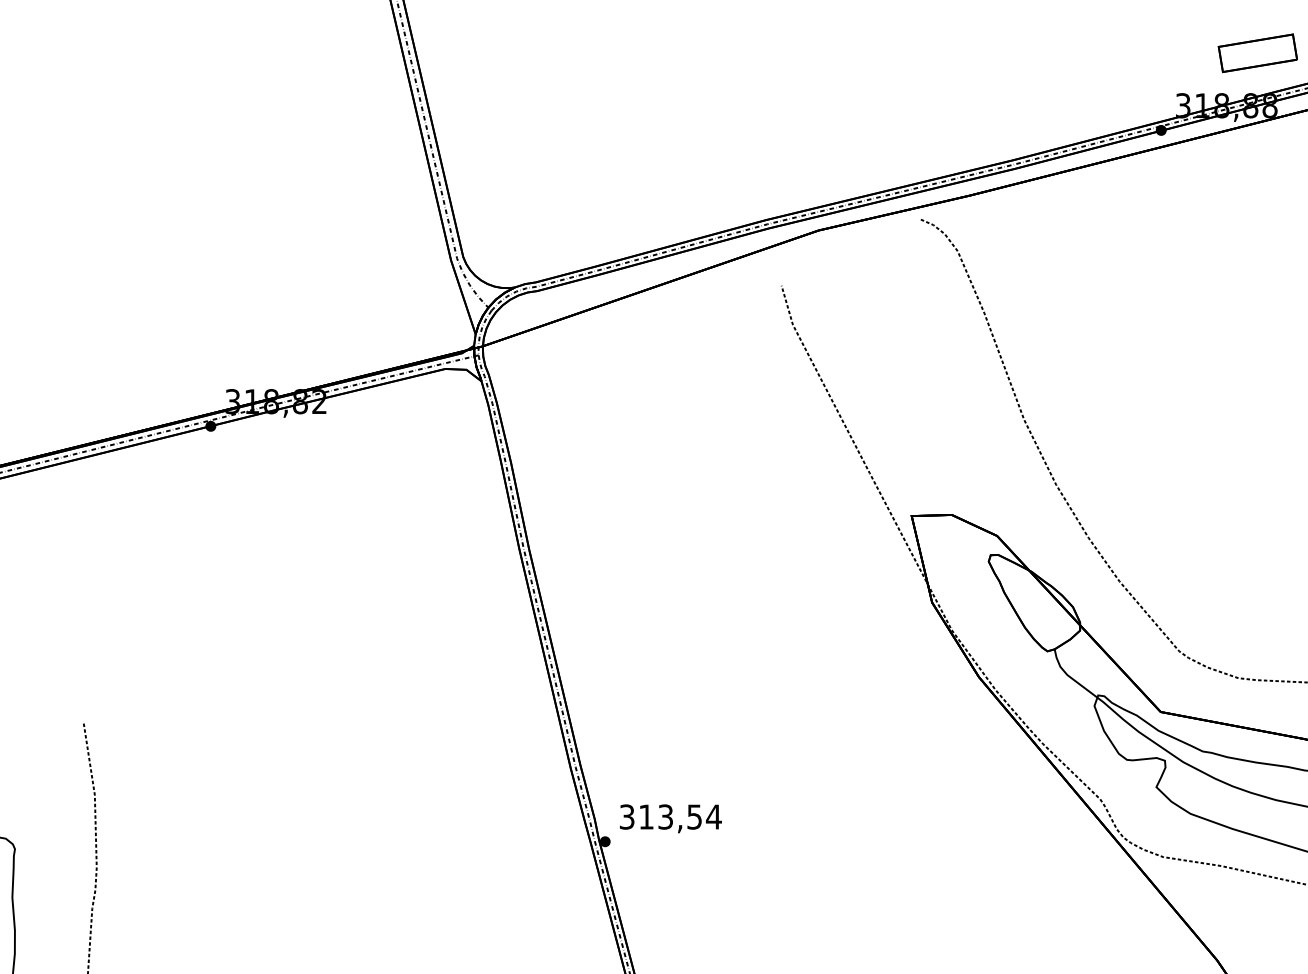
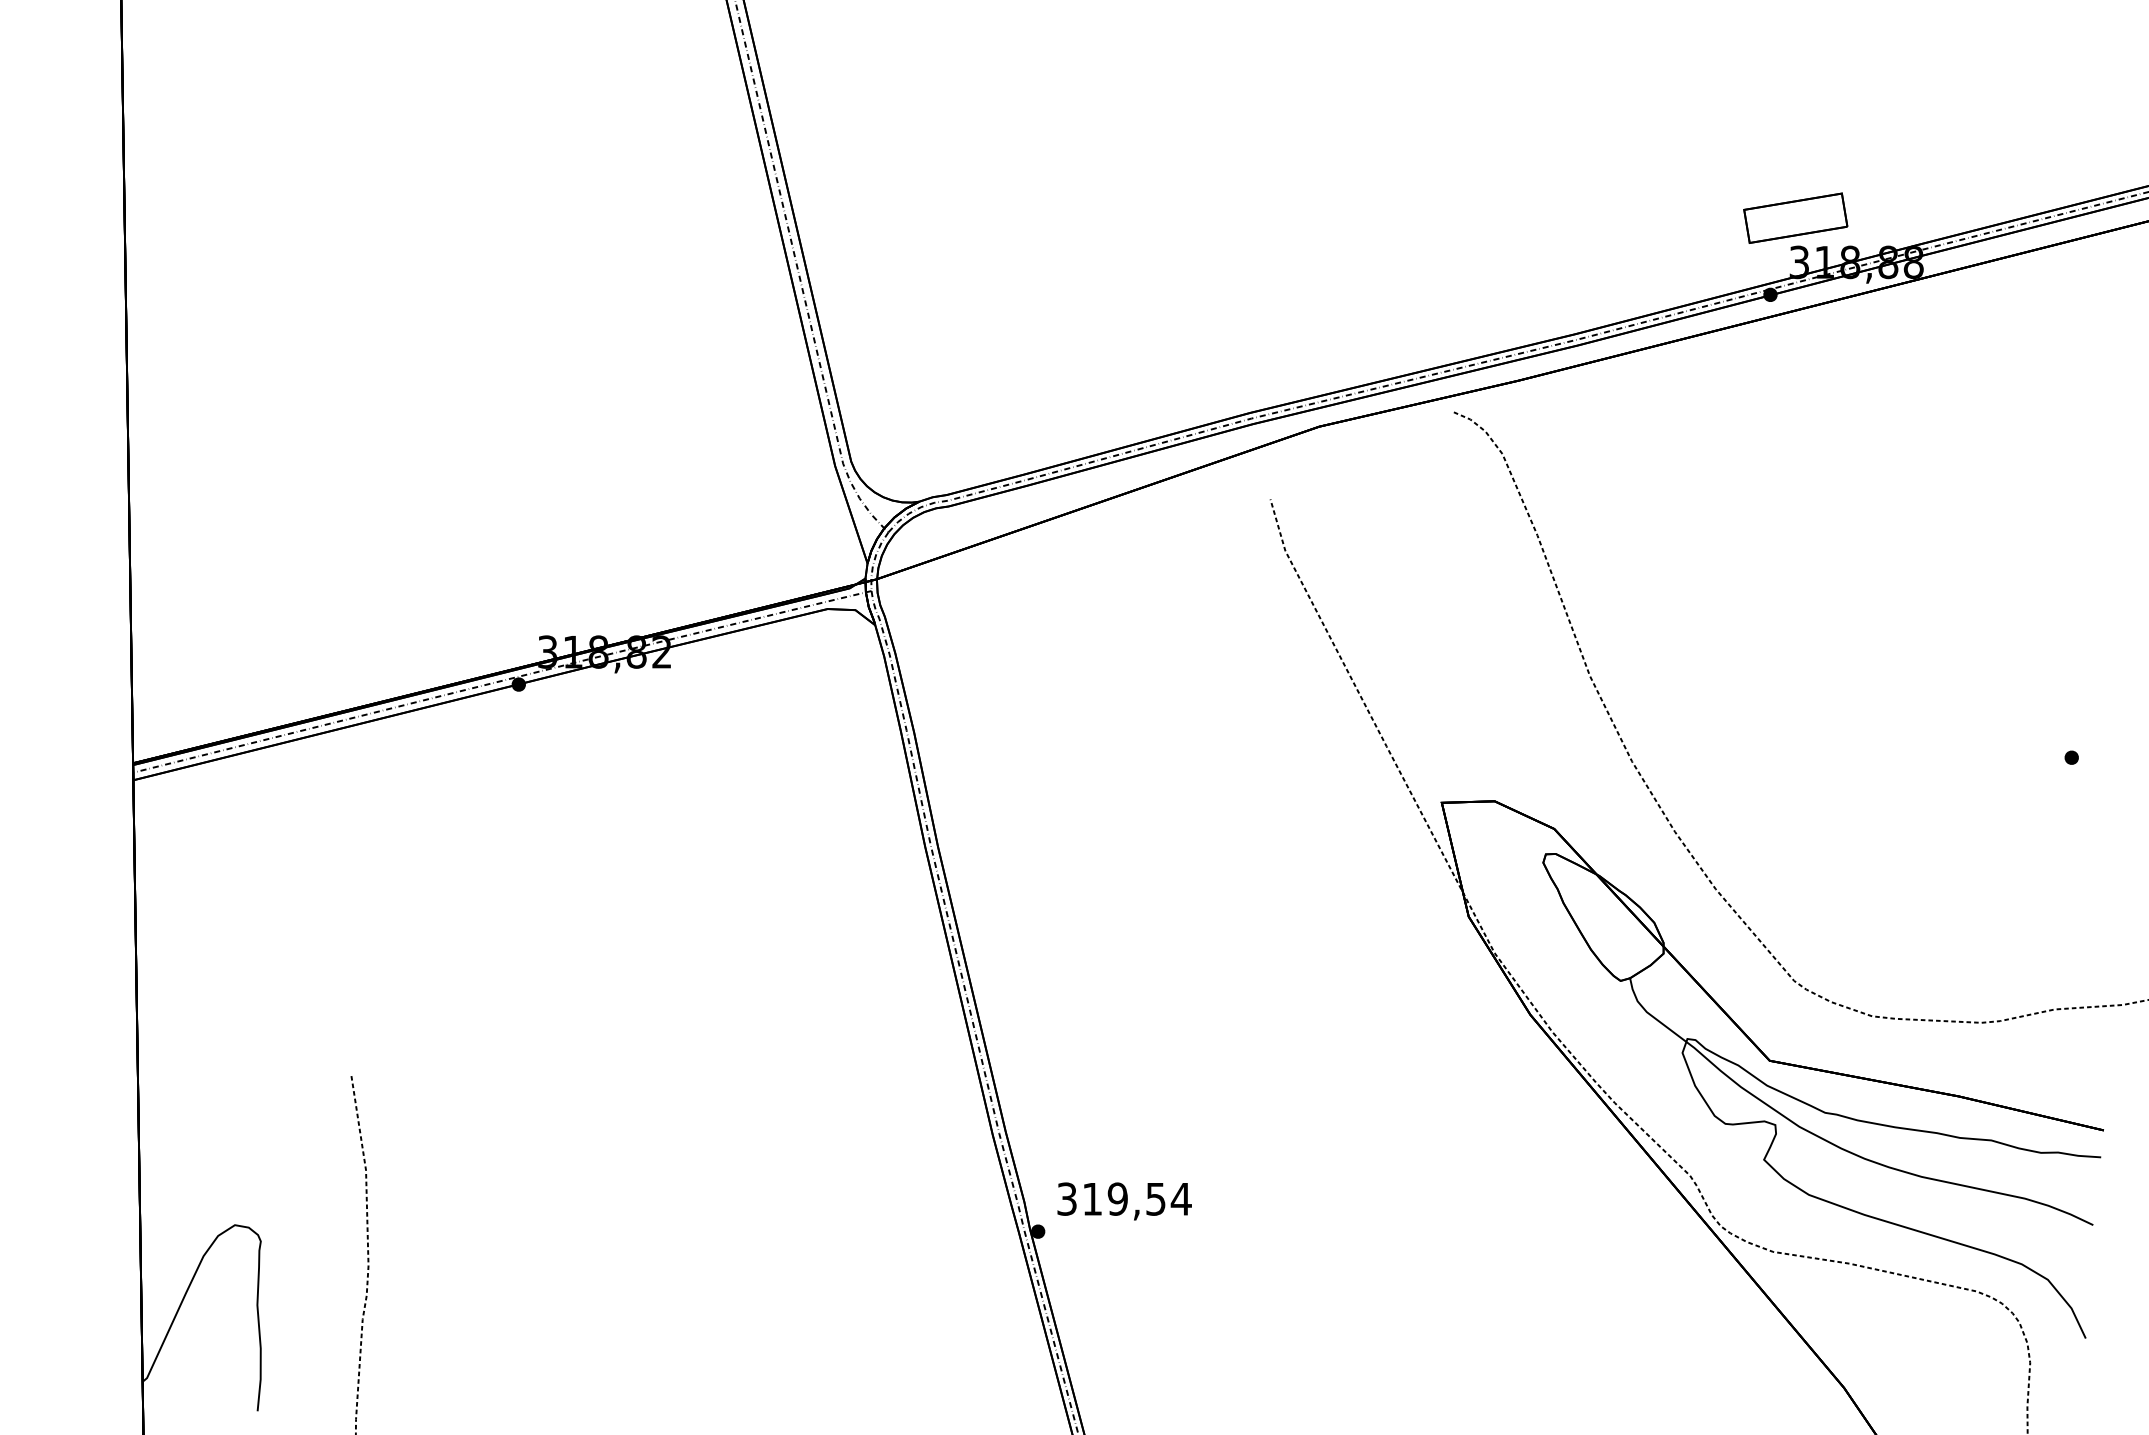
part: (1257, 52) -> (1795, 217), moved
text: (665, 816) -> (1117, 1198), 313,54 -> 319,54

